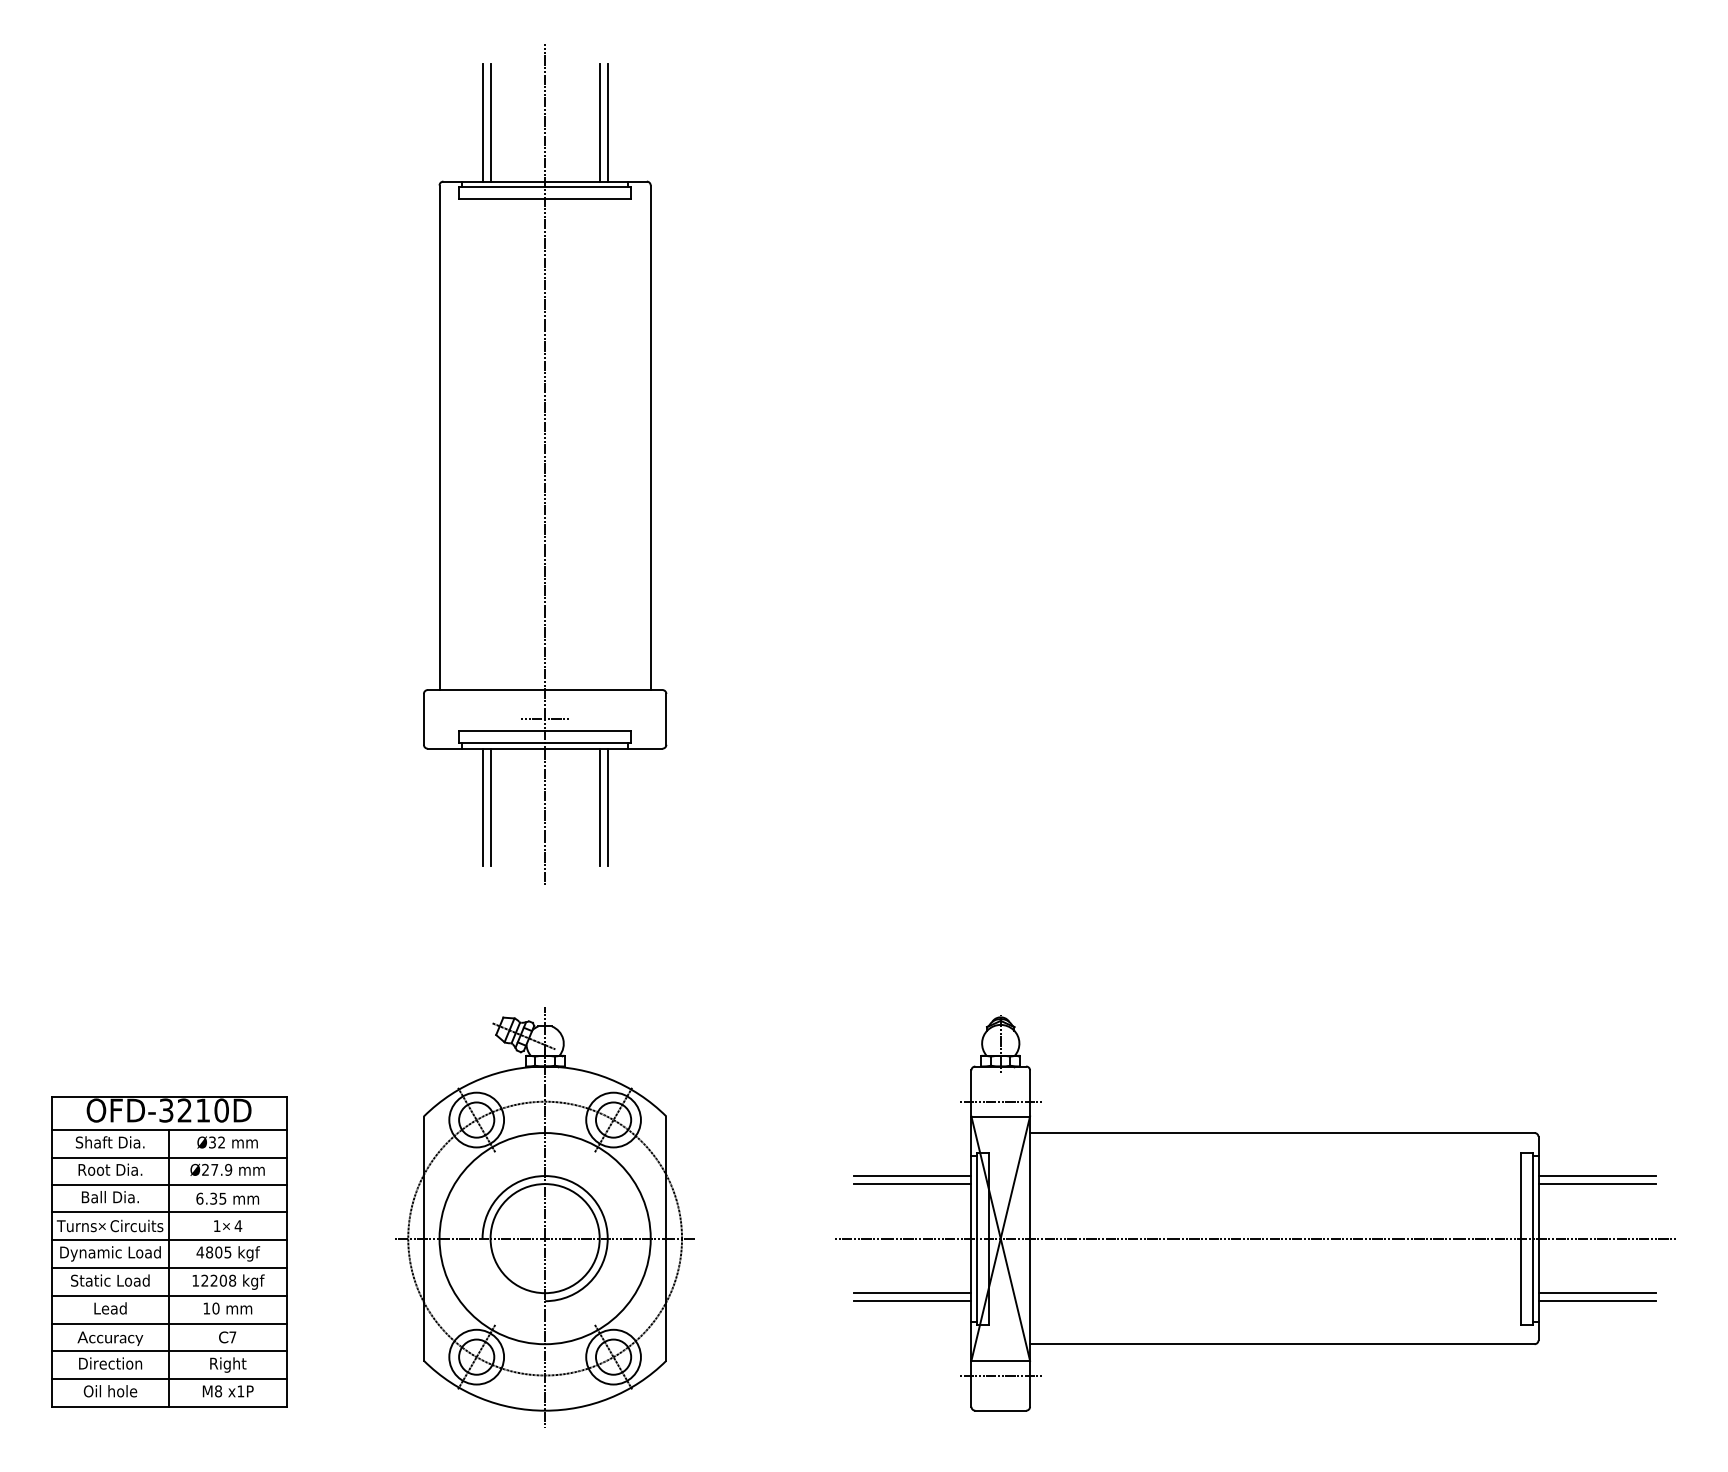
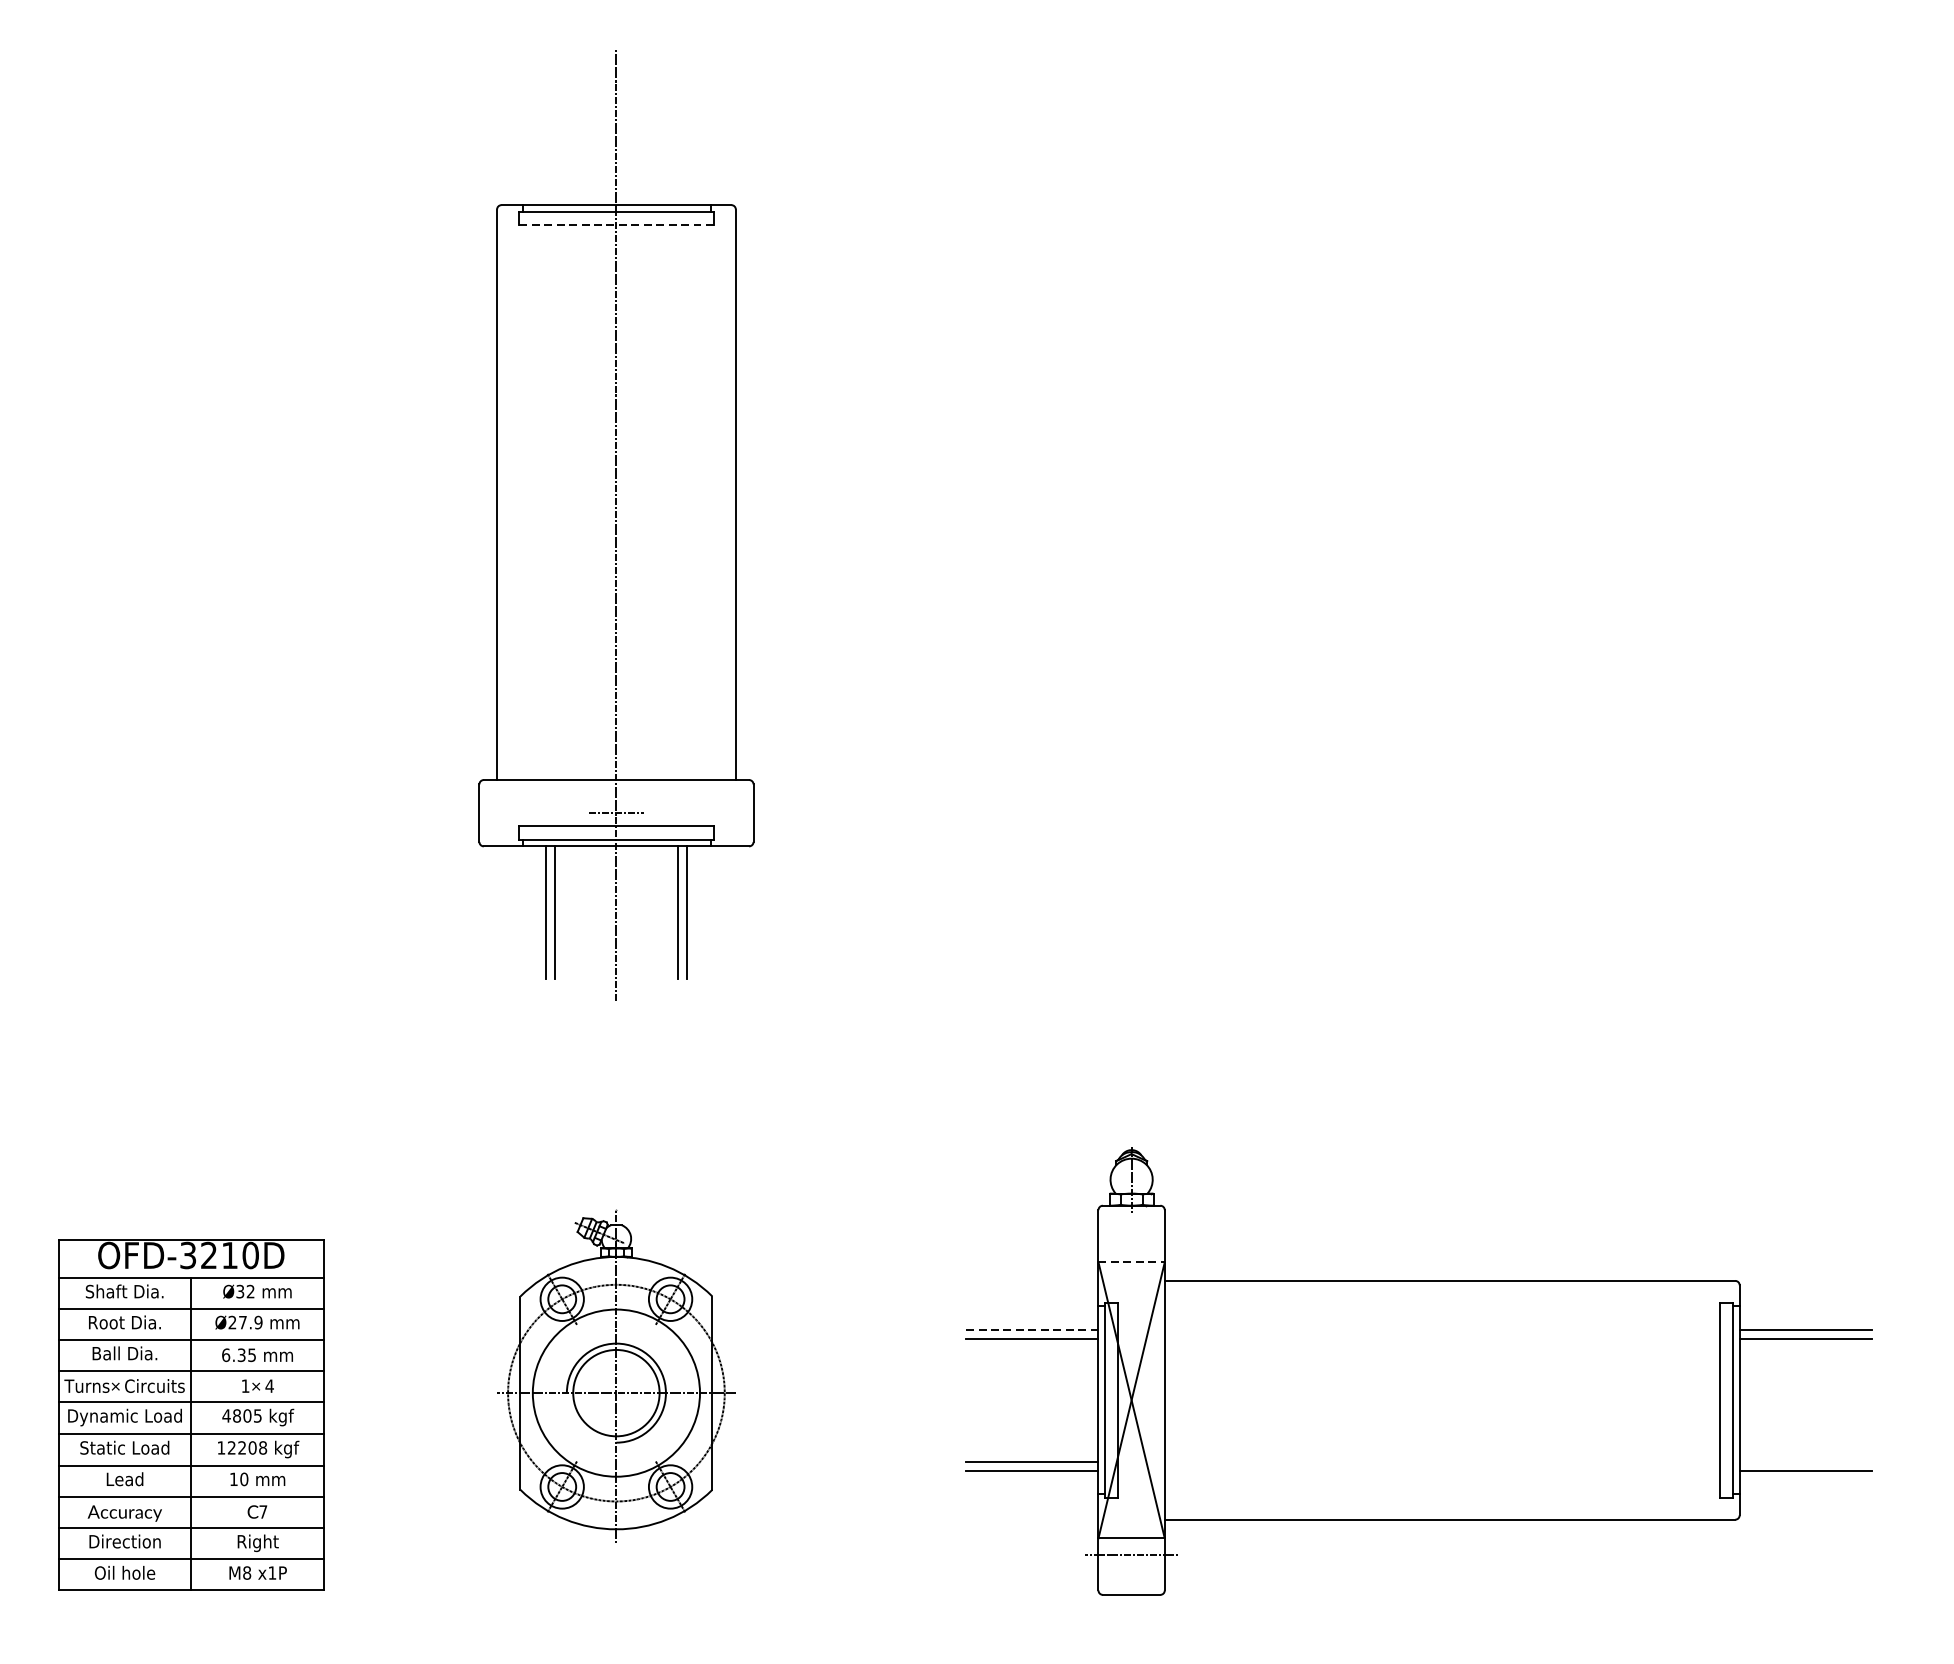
line: (482, 122) -> (545, 138), removed
line: (490, 122) -> (554, 138), removed
line: (599, 122) -> (677, 138), removed
line: (607, 122) -> (686, 138), removed
line: (544, 199) -> (615, 225), solid -> dashed
line: (1000, 1101) -> (1131, 1245), removed
line: (1001, 1116) -> (1132, 1262), solid -> dashed
line: (912, 1176) -> (1031, 1330), solid -> dashed
part: (544, 1217) -> (615, 1376), size x0.7
line: (1255, 1238) -> (1419, 1400), removed
line: (1596, 1293) -> (1805, 1462), removed

